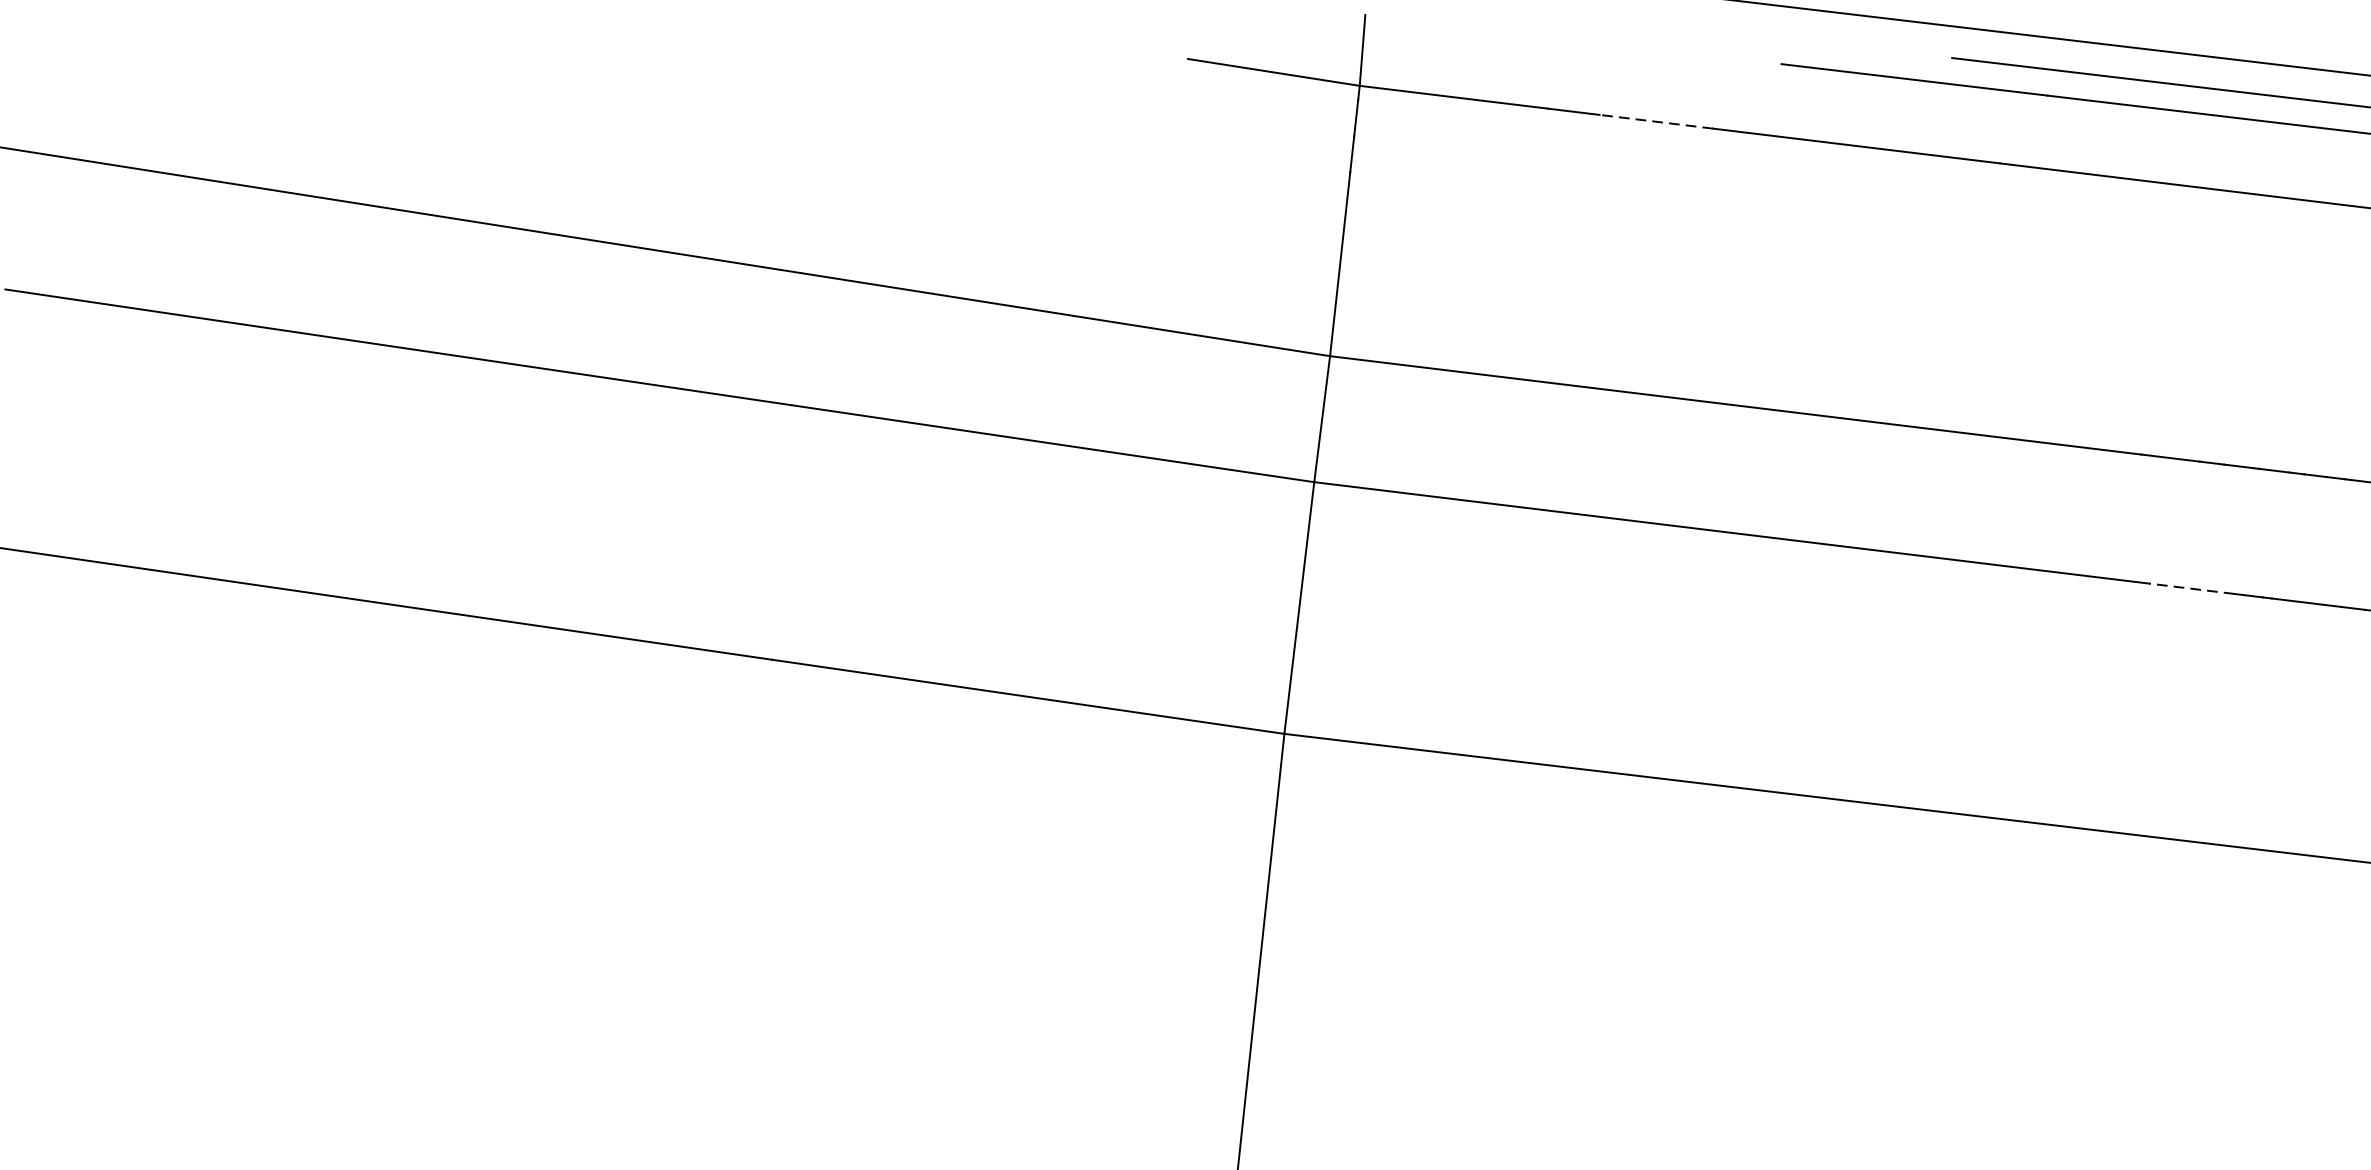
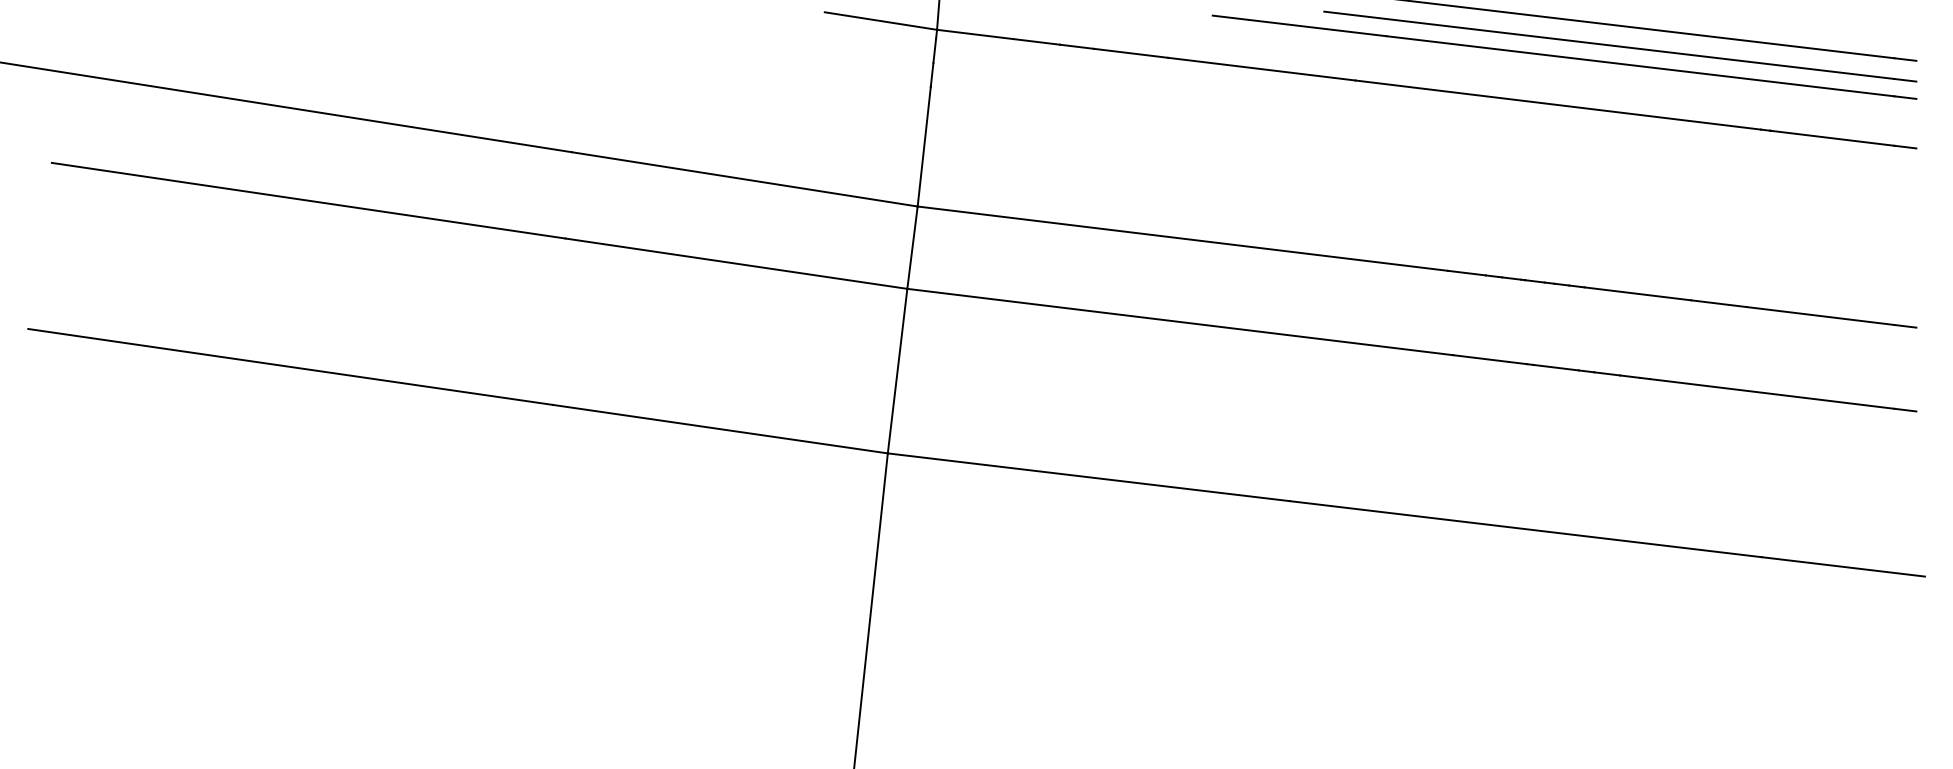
line: (1655, 122) -> (1130, 53), dashed -> solid
line: (2191, 588) -> (1480, 358), dashed -> solid

